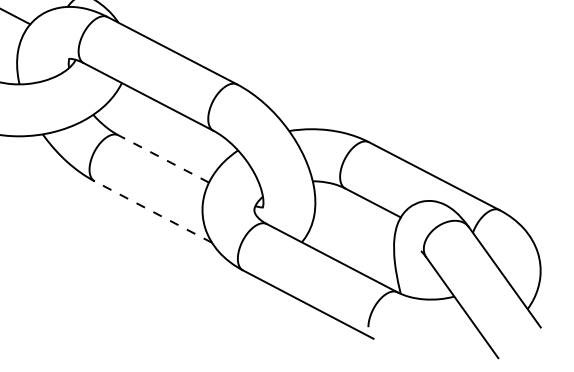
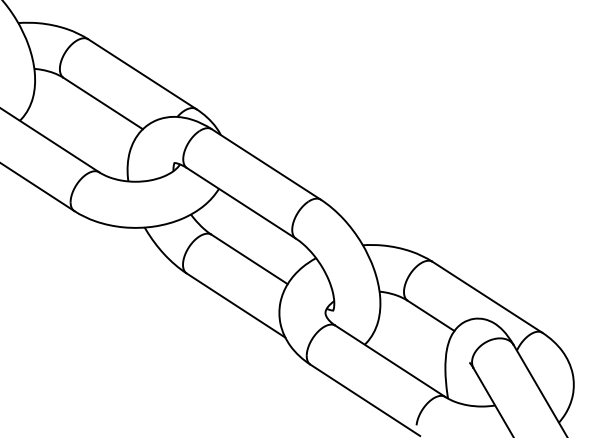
line: (163, 159) -> (249, 259), dashed -> solid
line: (153, 211) -> (236, 305), dashed -> solid

